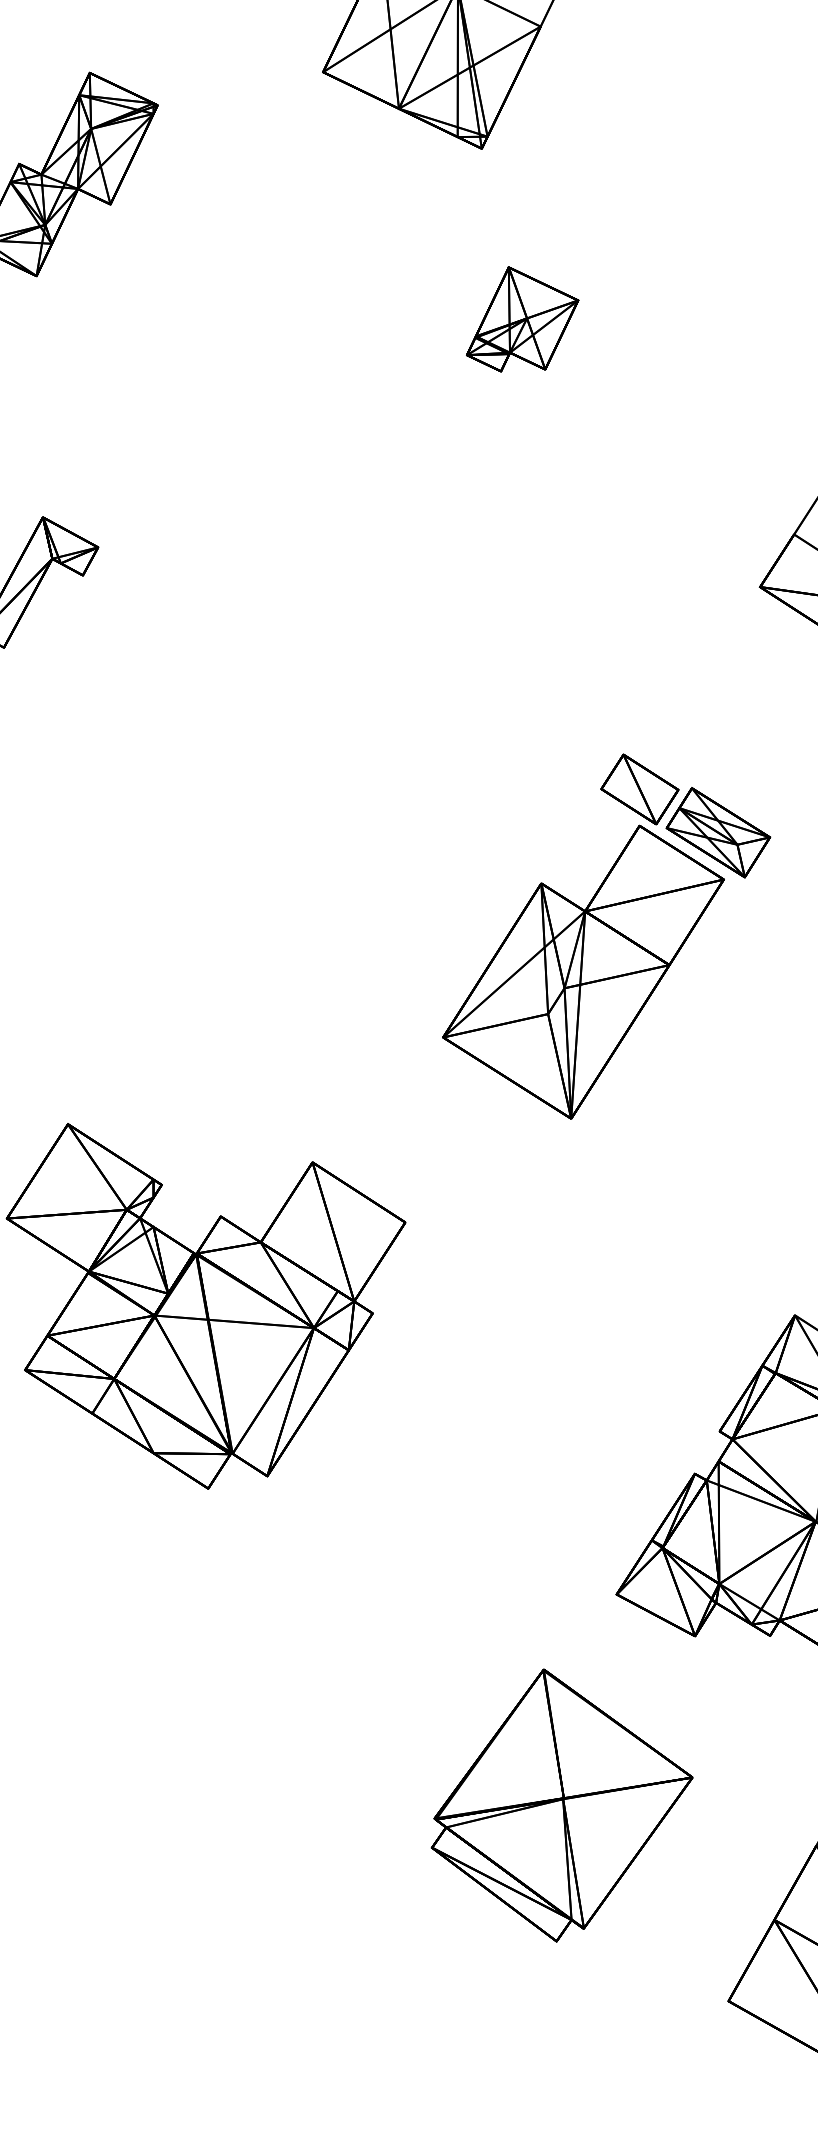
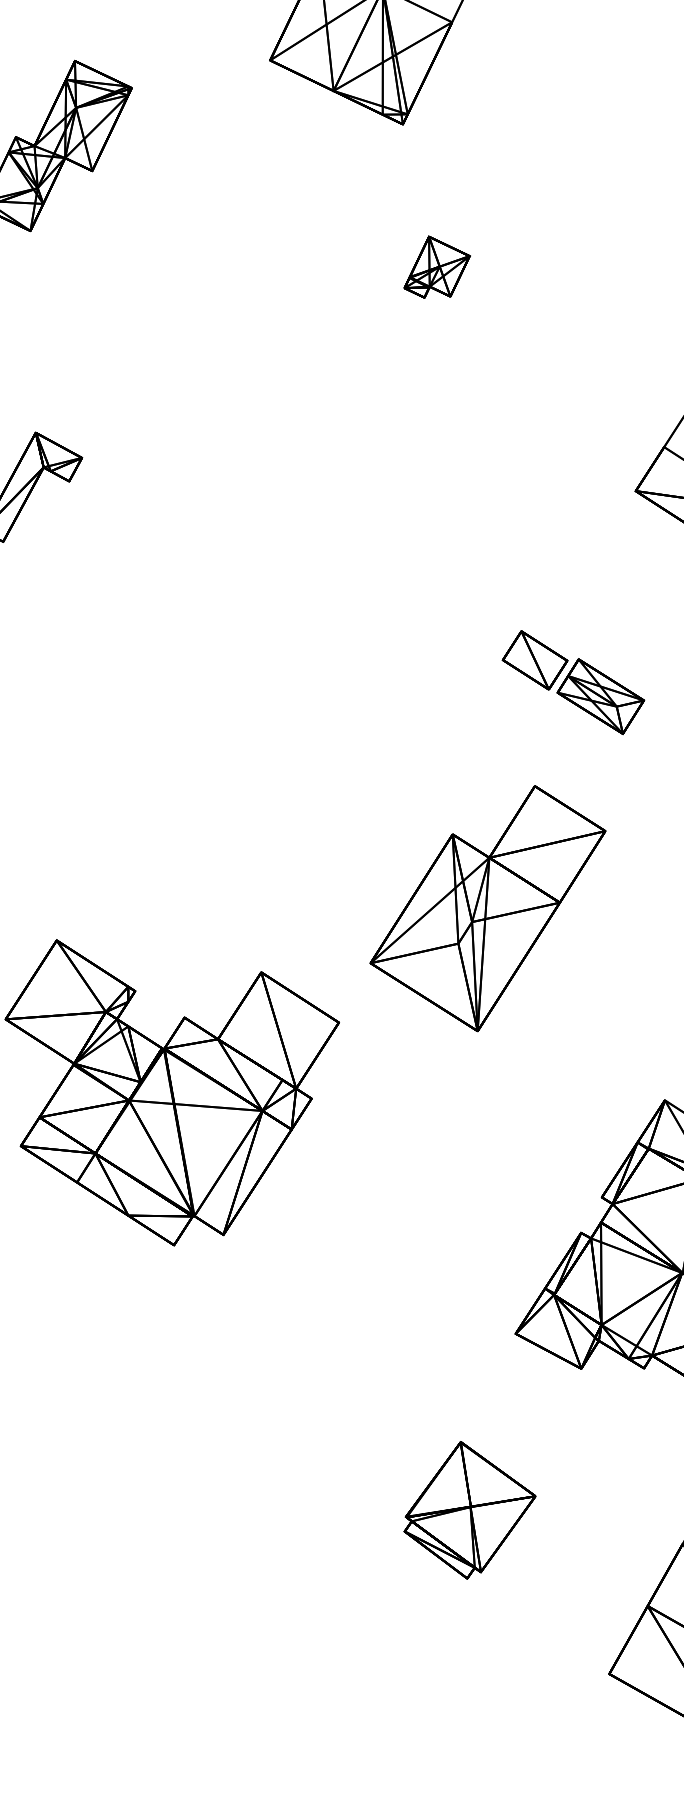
part: (522, 319) -> (436, 267), size x0.7
part: (583, 971) -> (487, 908), moved
part: (561, 1805) -> (469, 1510), size x0.6

